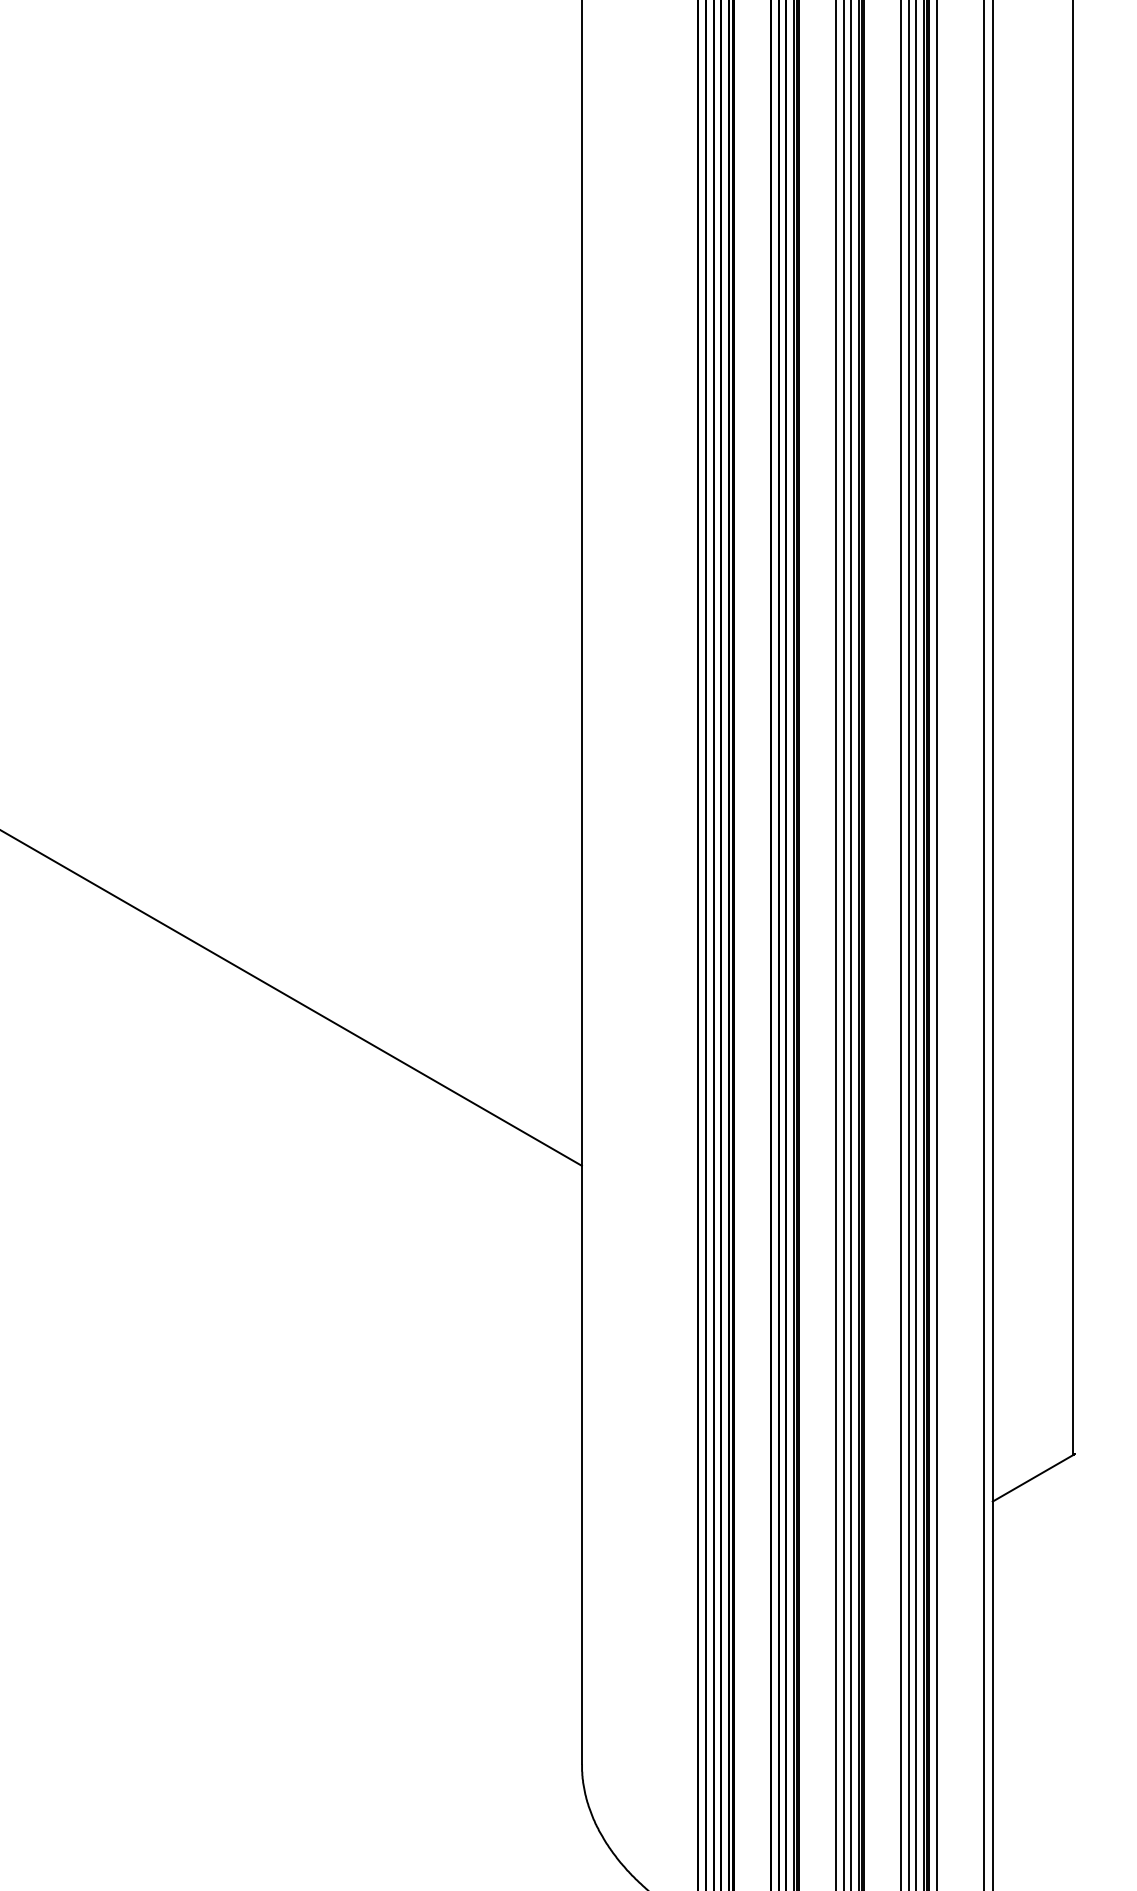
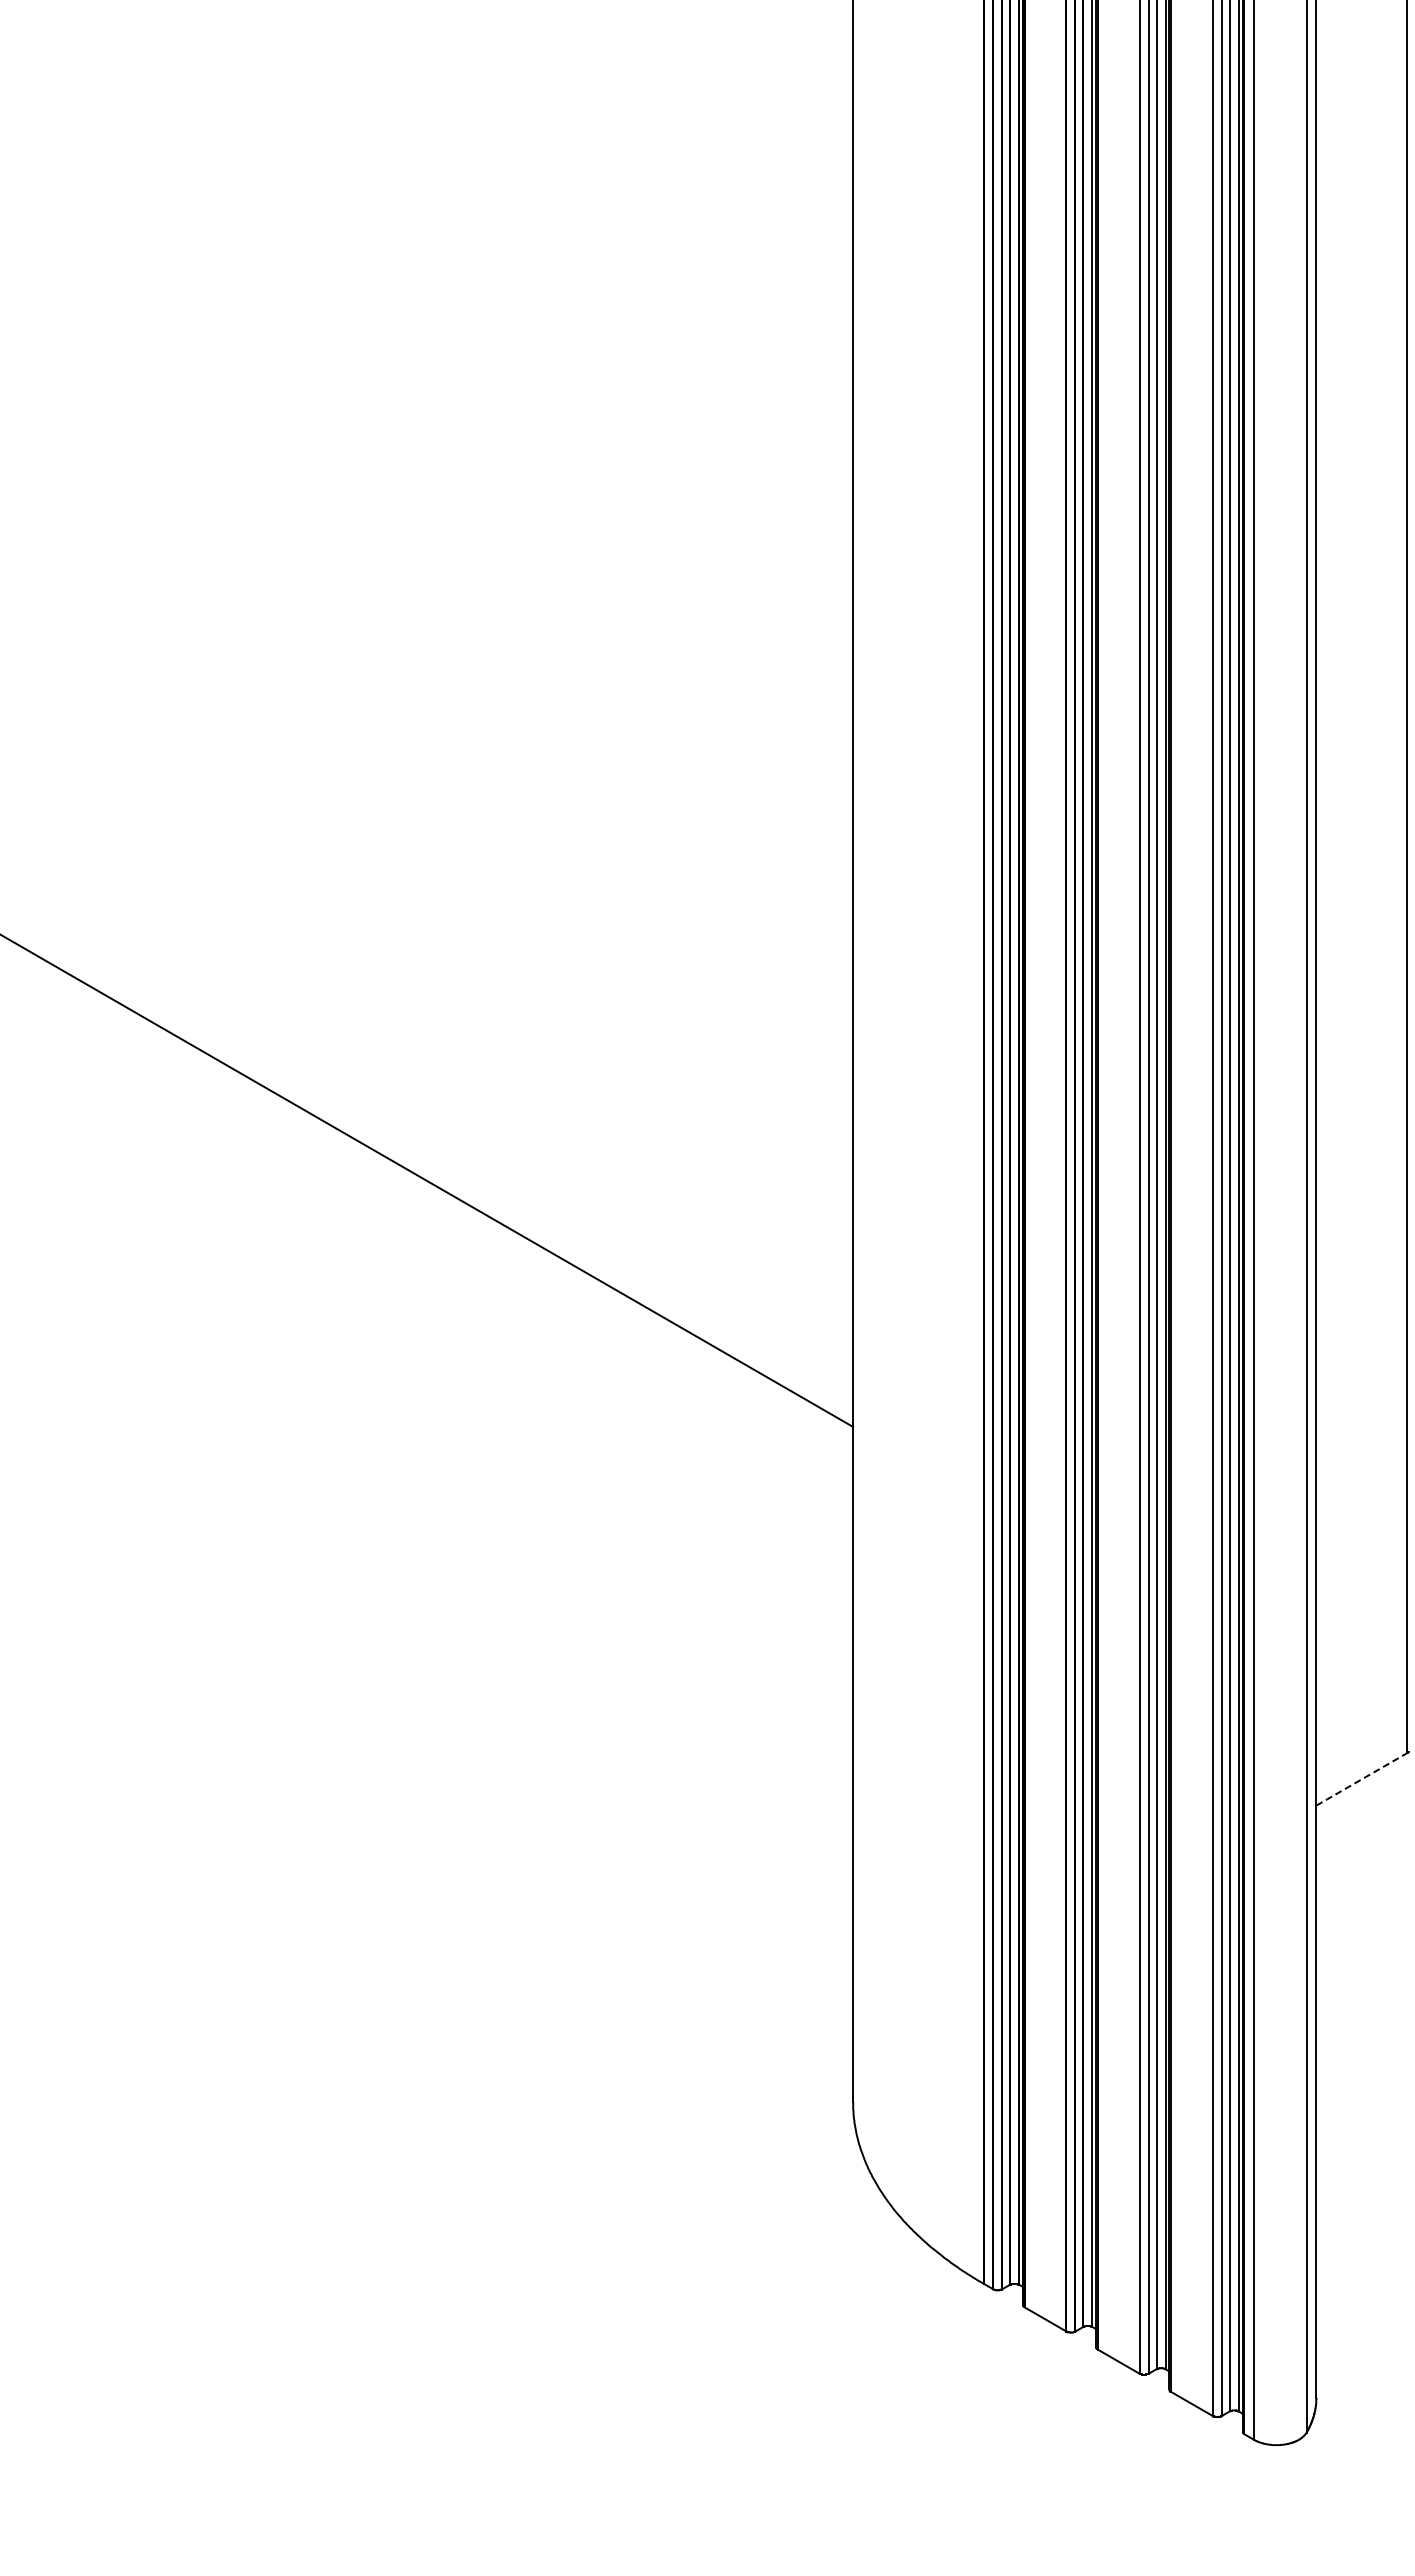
line: (1033, 1478) -> (1362, 1779), solid -> dashed

